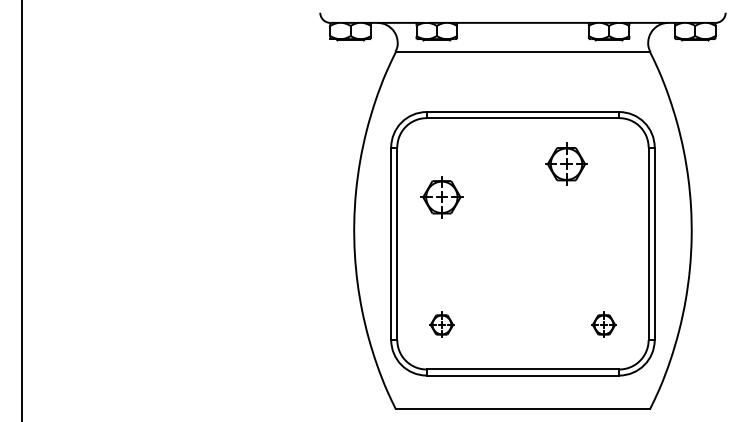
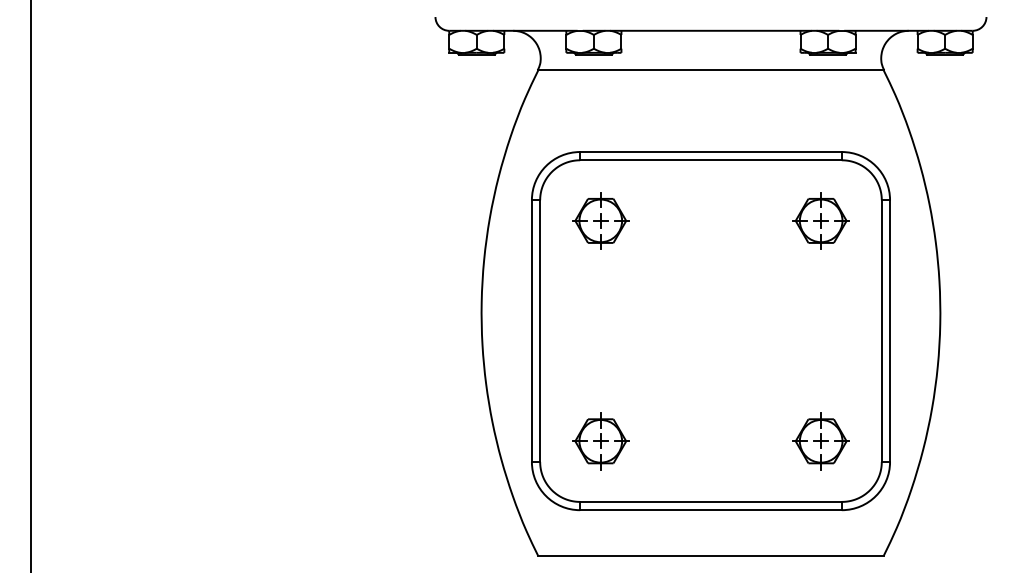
part: (566, 163) -> (820, 220), moved
part: (441, 197) -> (600, 220), moved
part: (441, 325) -> (600, 441), size x1.67
part: (603, 325) -> (820, 441), size x1.67

